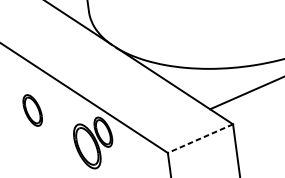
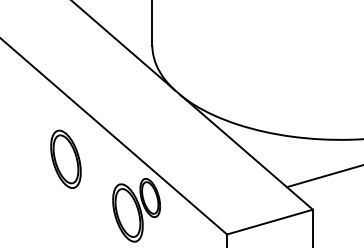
part: (32, 109) -> (65, 158), size x1.43
line: (200, 138) -> (270, 222), dashed -> solid

